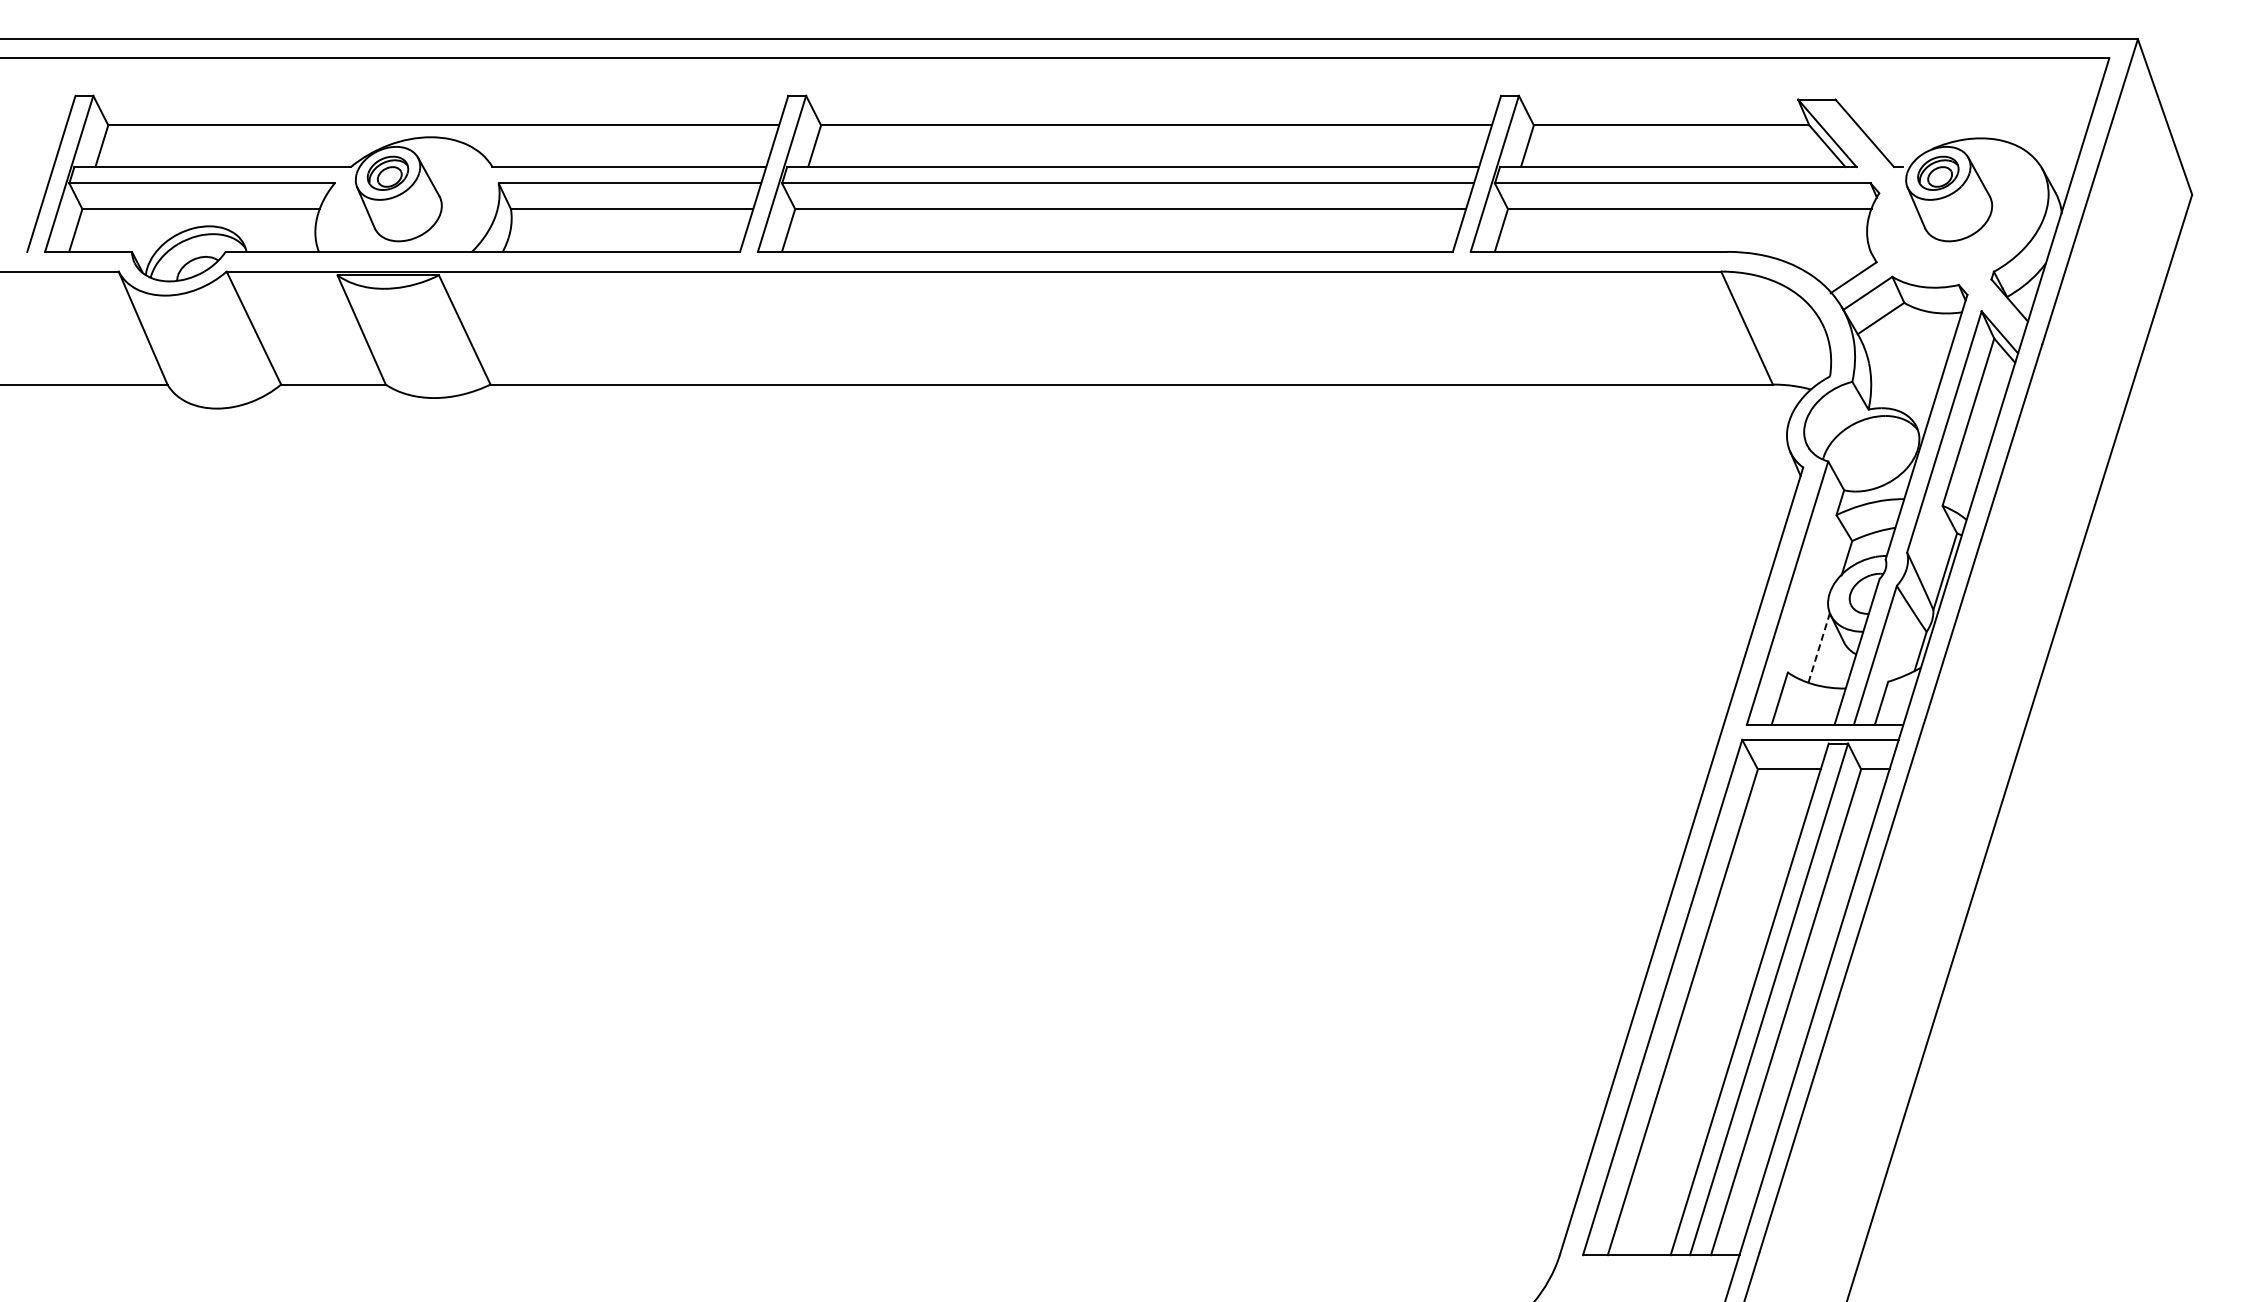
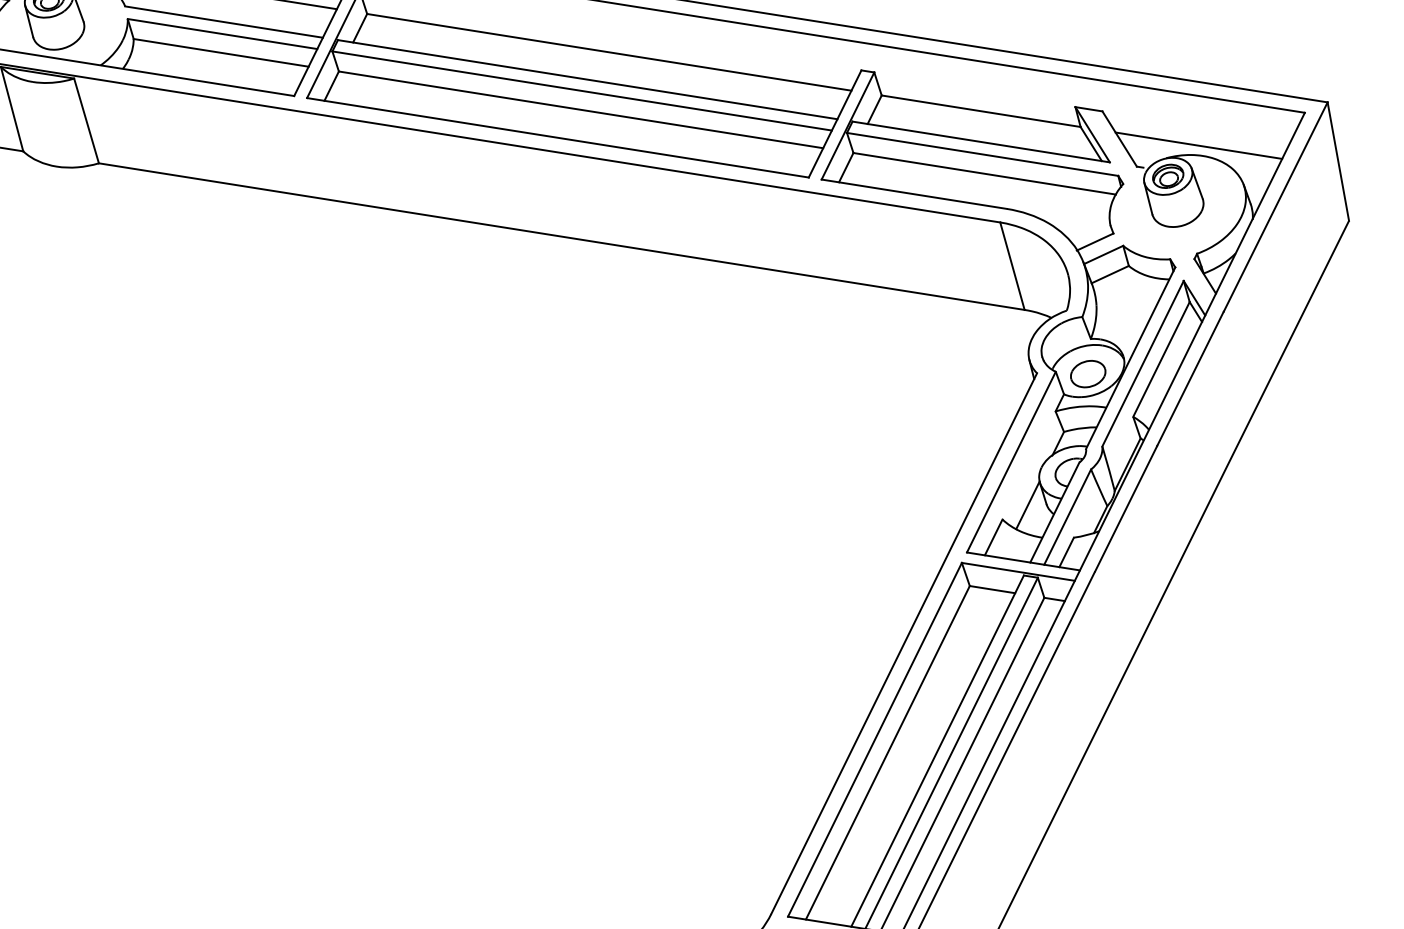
line: (1972, 125) -> (1198, 145), added
part: (1872, 457) -> (1088, 373), added
line: (1819, 647) -> (1028, 505), dashed -> solid

